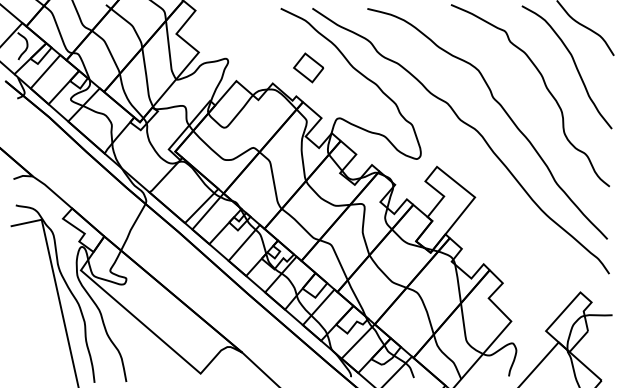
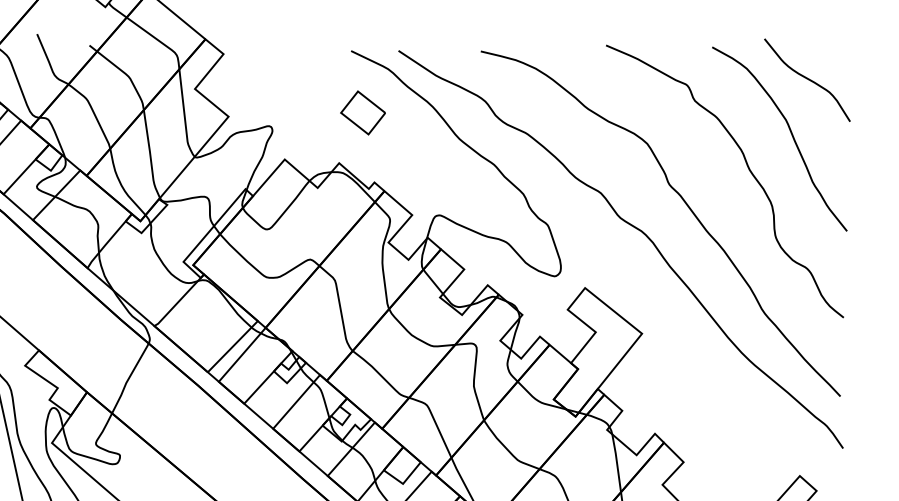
part: (308, 67) -> (362, 112), moved

